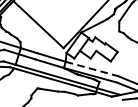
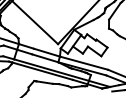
line: (92, 69) -> (84, 63), dashed -> solid

